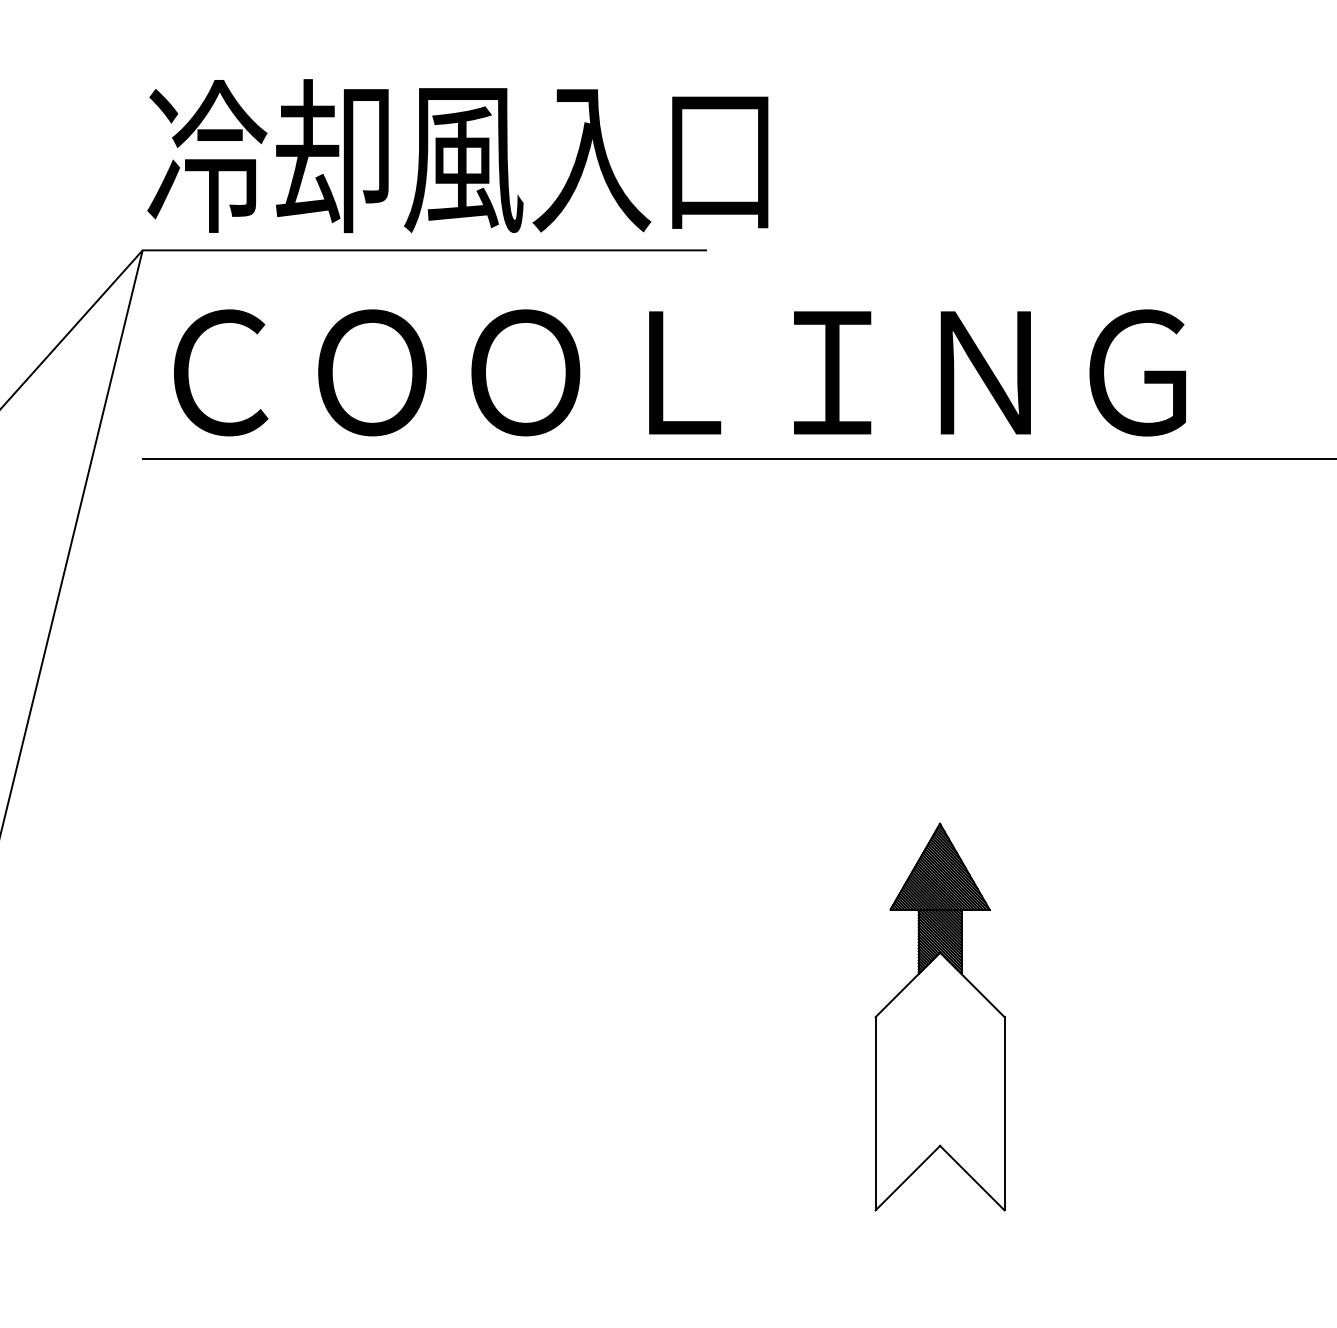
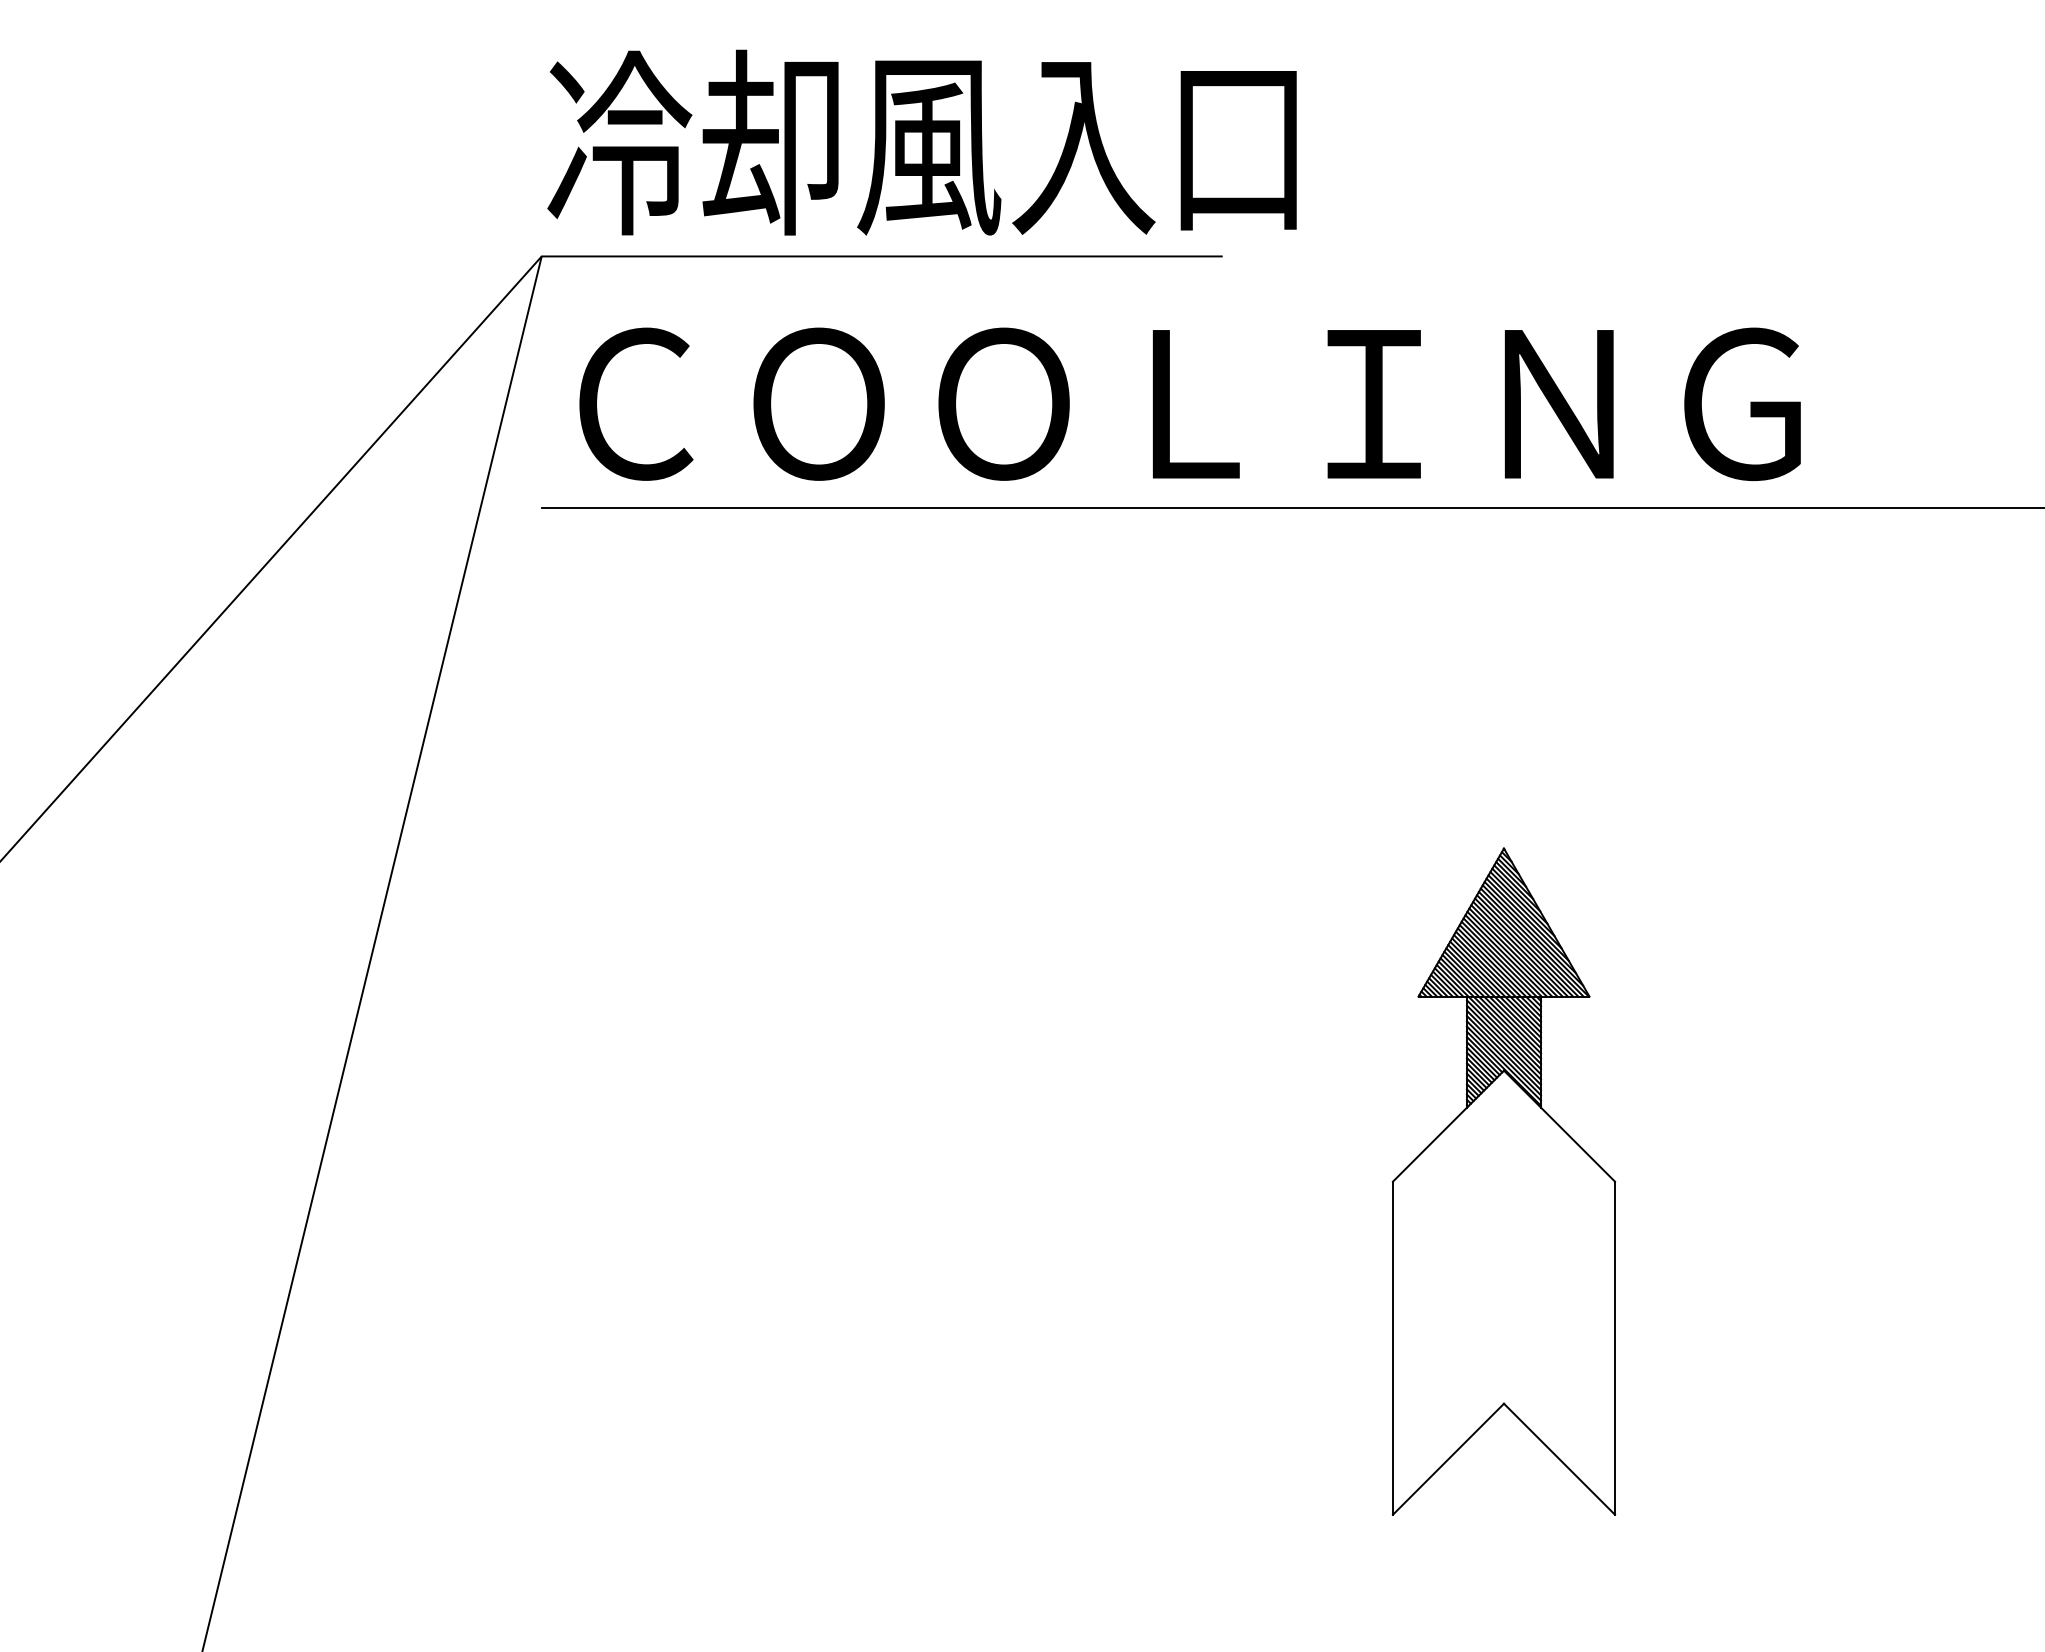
part: (939, 1016) -> (1503, 1181), size x1.43

